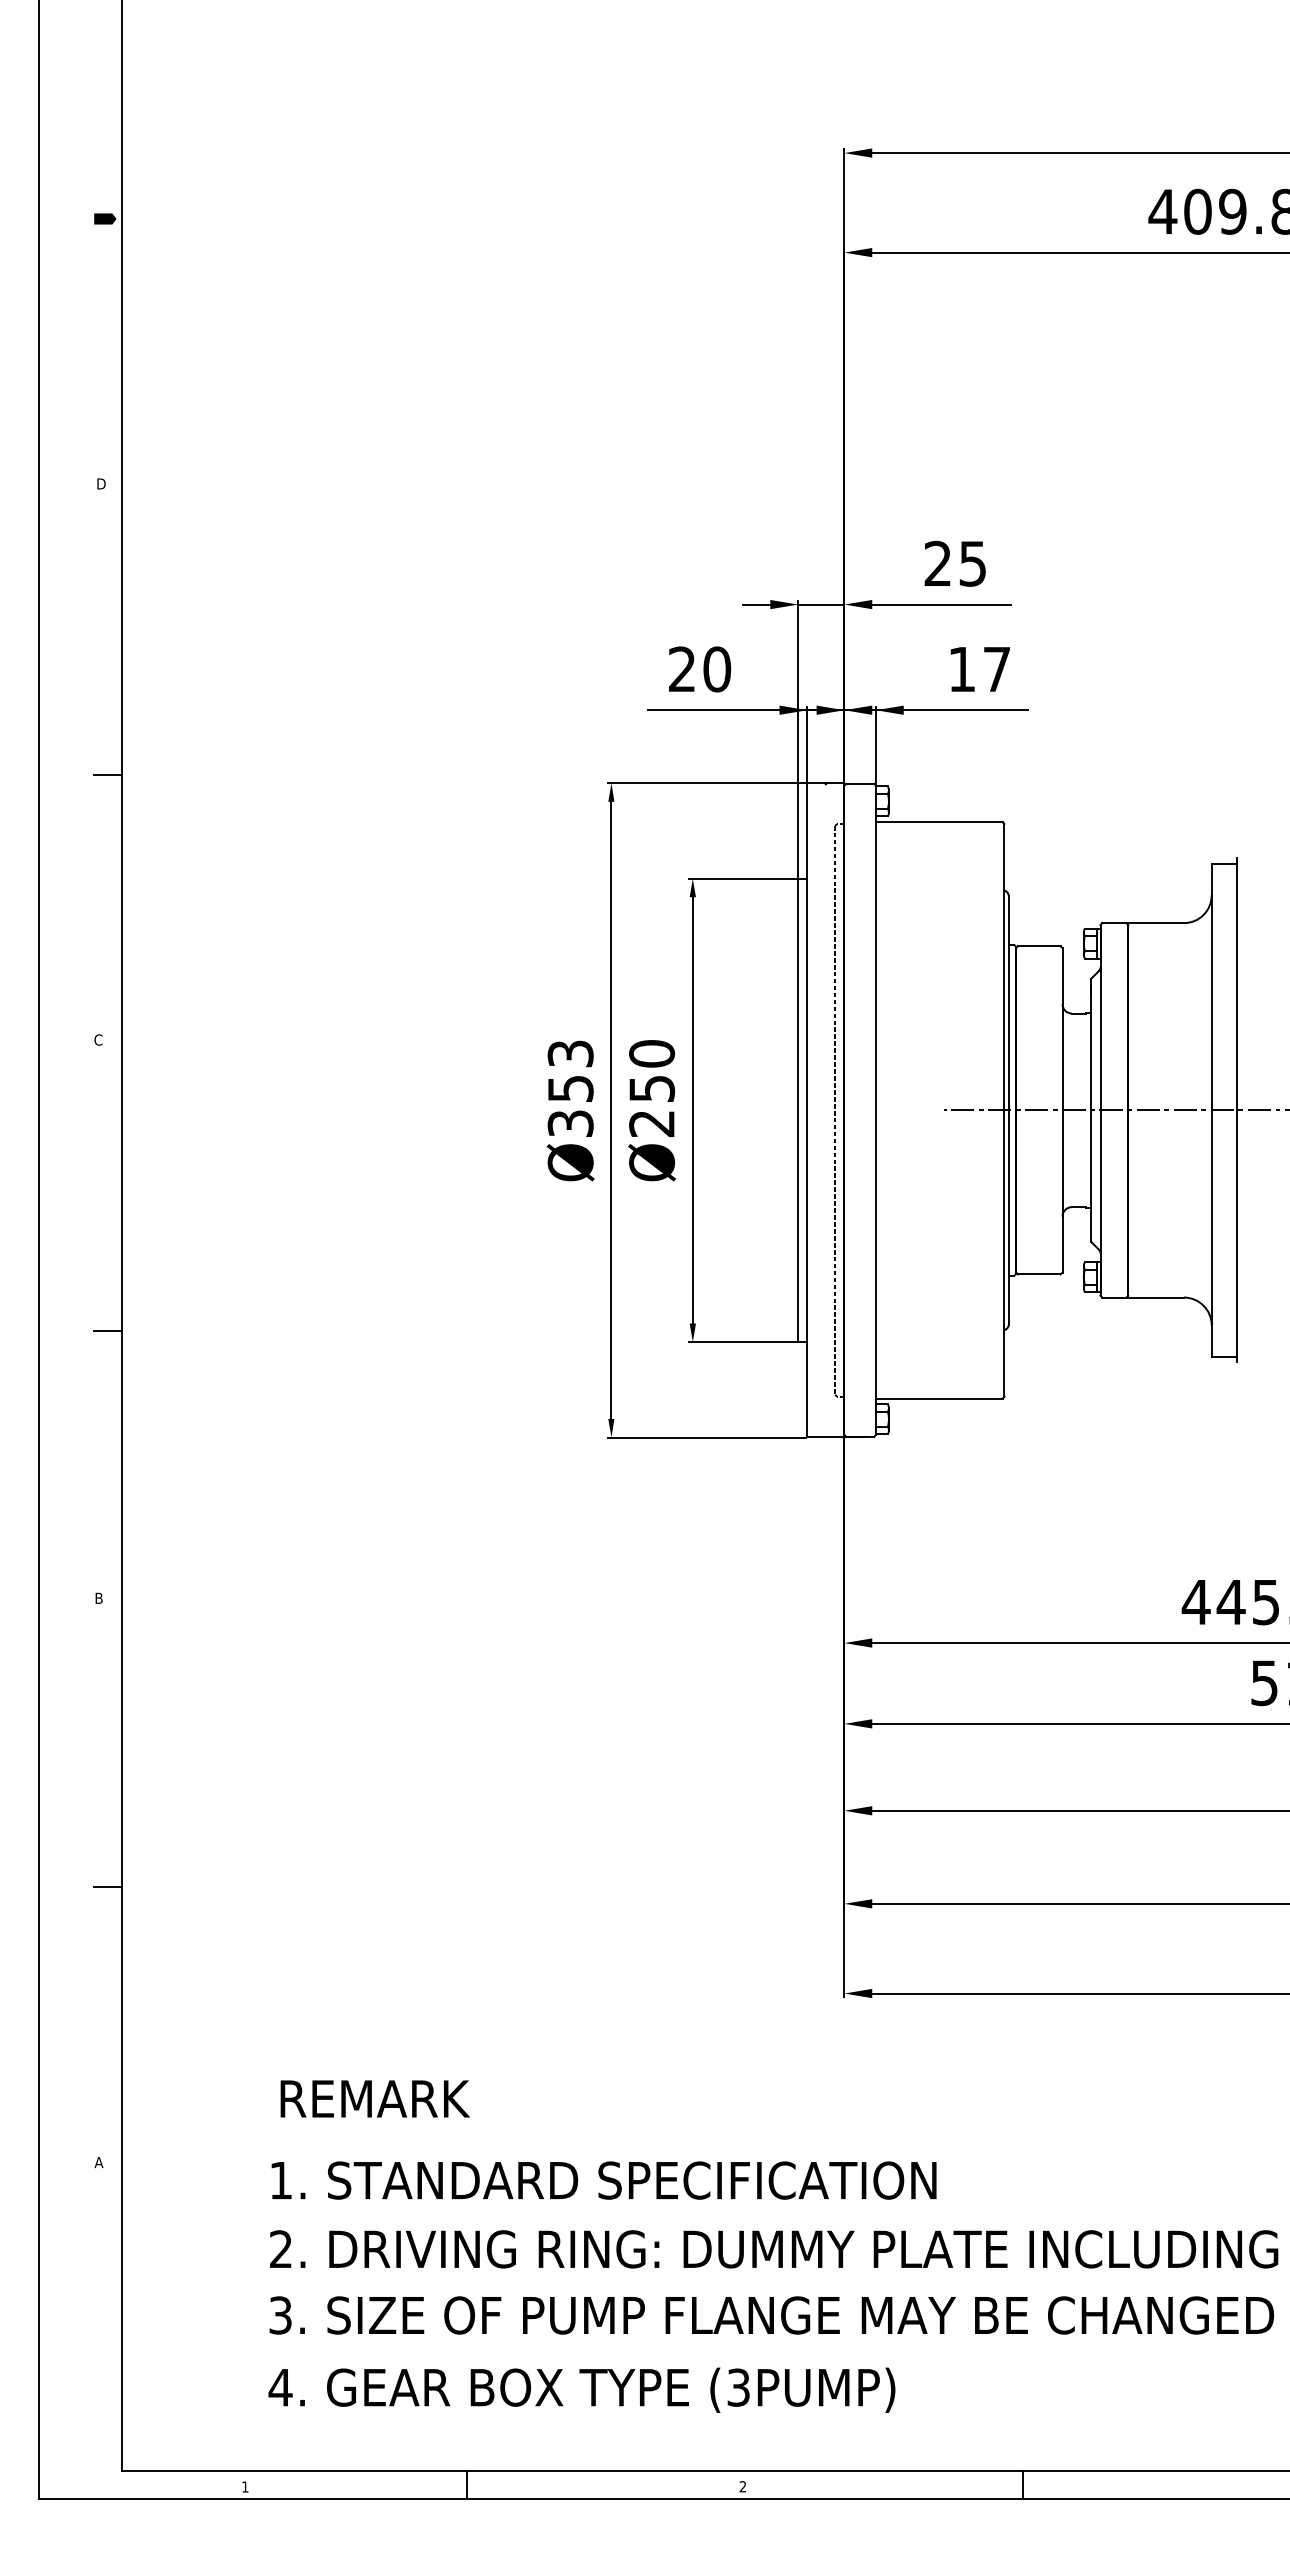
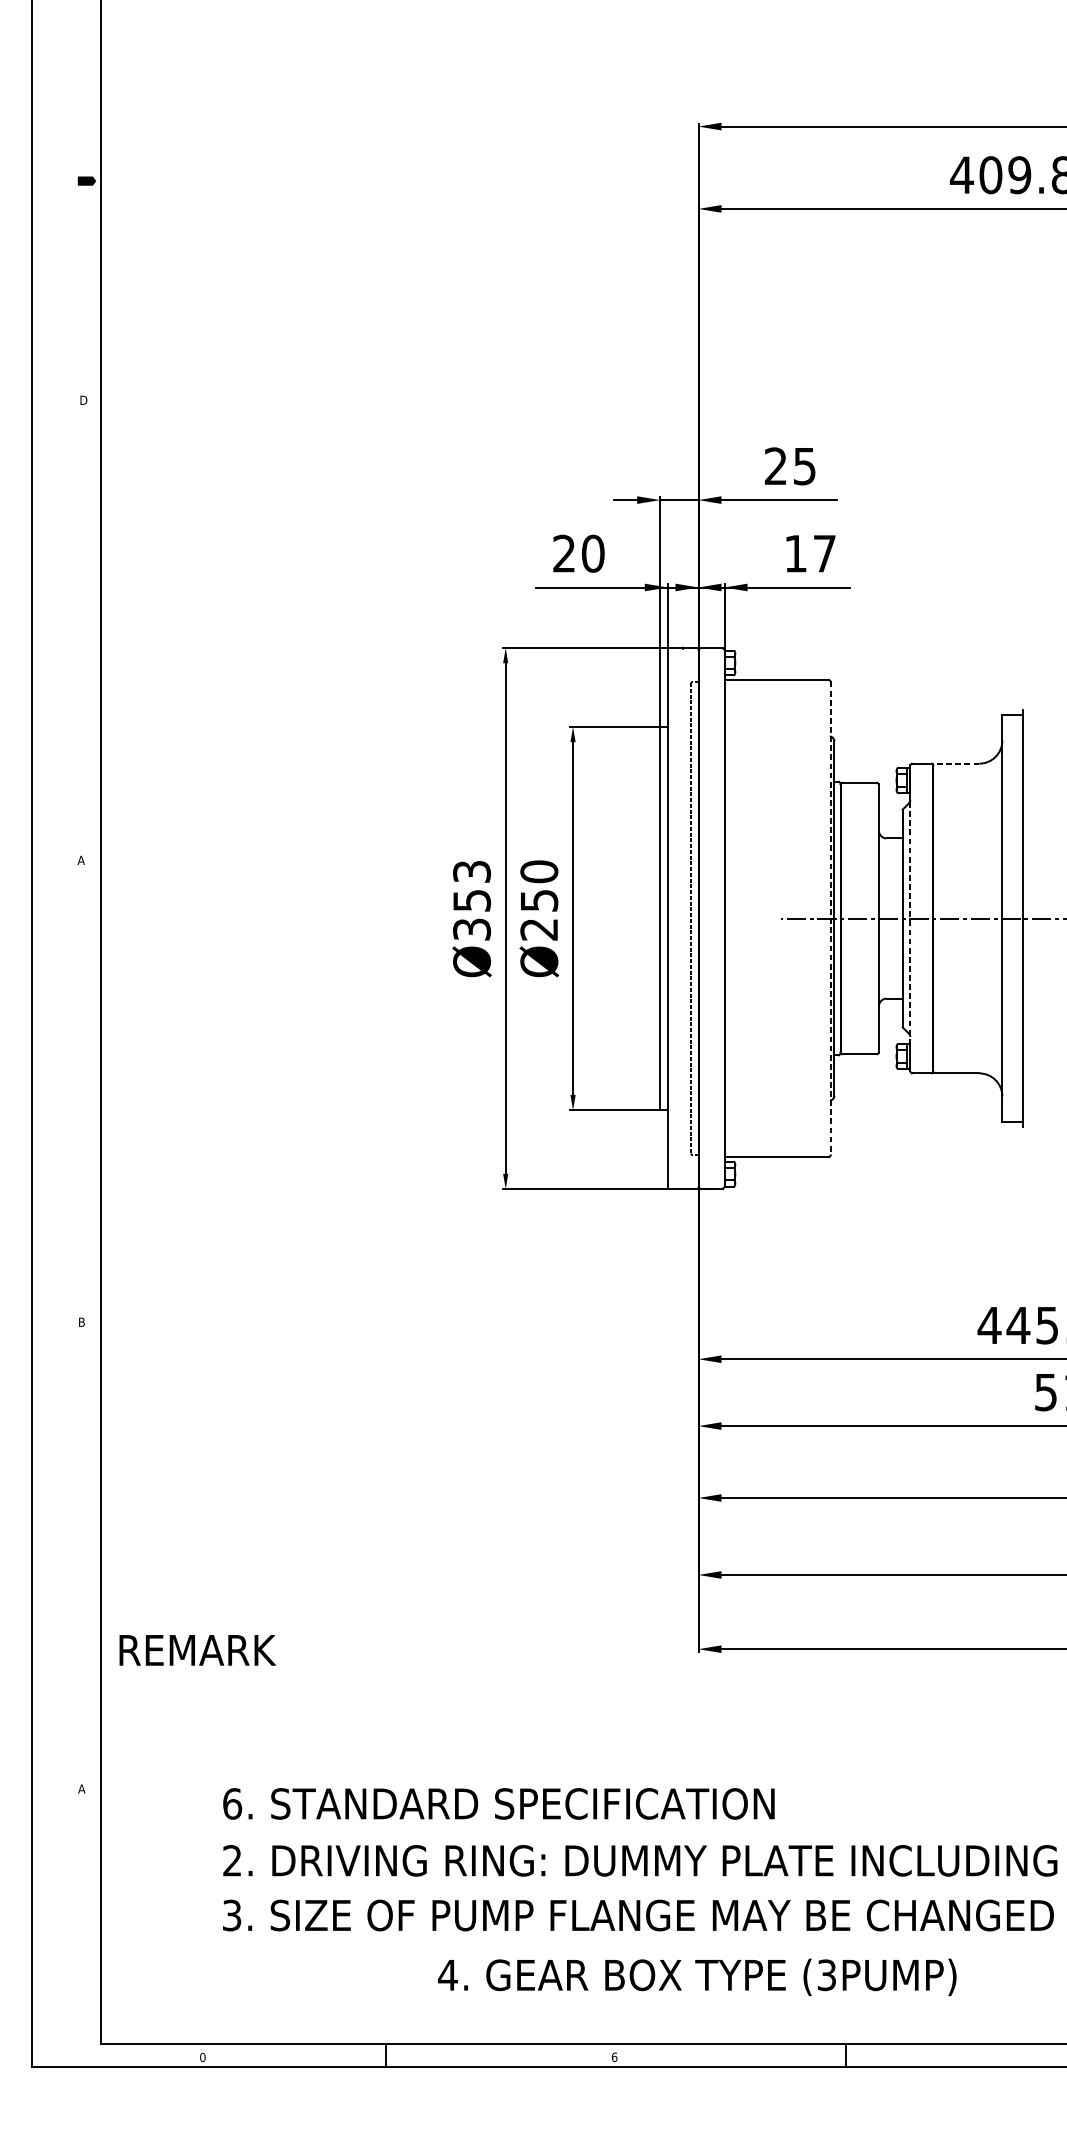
line: (108, 775) -> (89, 641), removed
line: (1156, 923) -> (956, 763), solid -> dashed
text: (98, 1039) -> (81, 859), C -> A
line: (1004, 1110) -> (830, 918), solid -> dashed
line: (1100, 1130) -> (910, 935), solid -> dashed
line: (108, 1331) -> (89, 1101), removed
line: (108, 1887) -> (89, 1561), removed
text: (374, 2098) -> (197, 1649), moved
text: (281, 2180) -> (232, 1803), 1. -> 6.
text: (581, 2389) -> (696, 1976), moved
text: (245, 2486) -> (202, 2057), 1 -> 0
text: (742, 2486) -> (614, 2057), 2 -> 6

